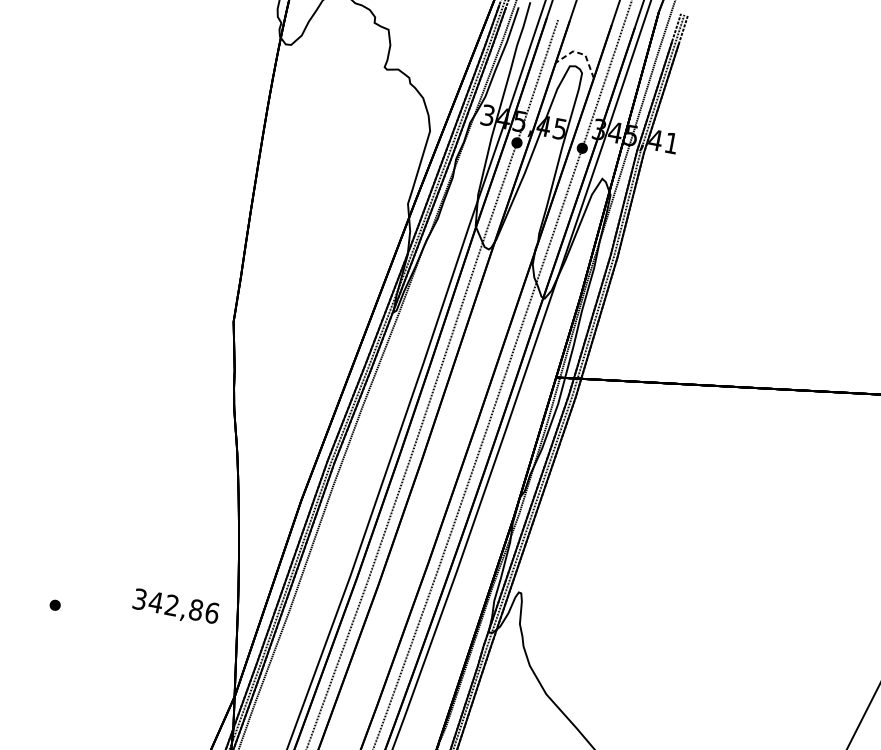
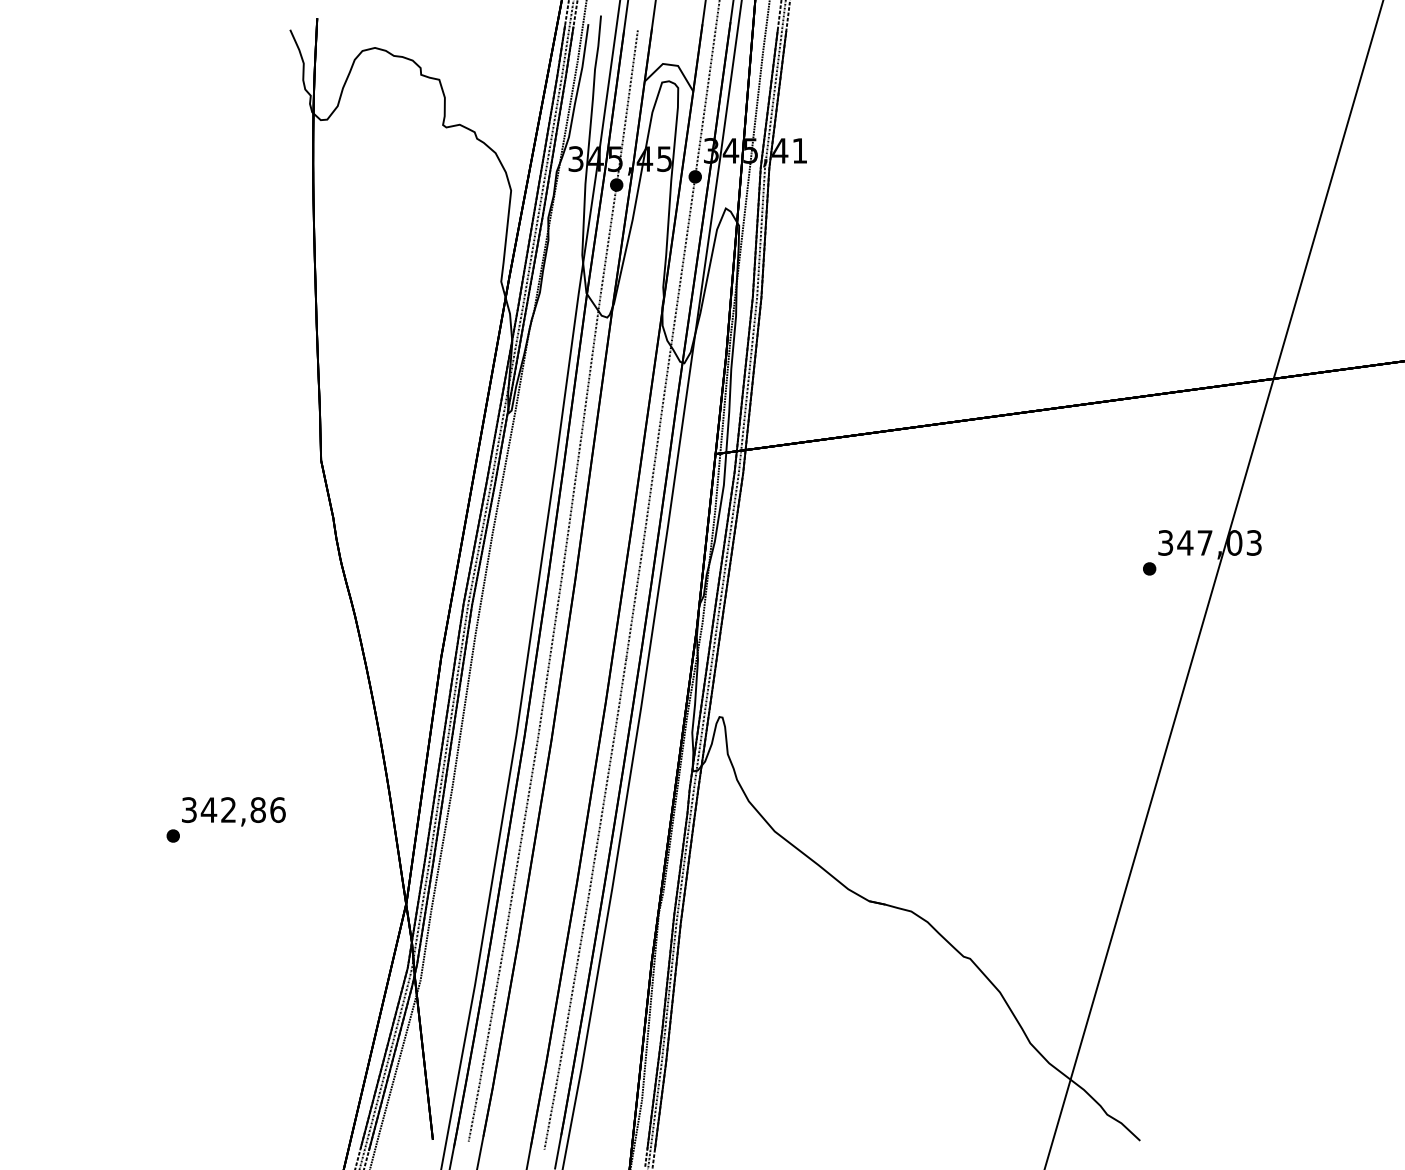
line: (580, 54) -> (672, 65), dashed -> solid
text: (175, 607) -> (233, 811), moved

